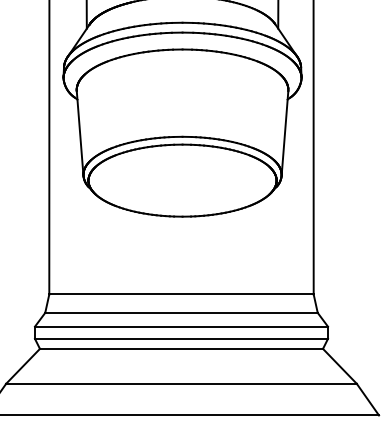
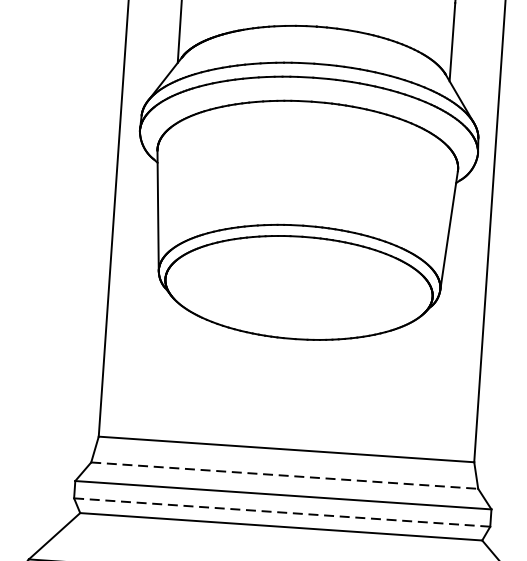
line: (181, 312) -> (284, 475), solid -> dashed
line: (181, 338) -> (282, 512), solid -> dashed

